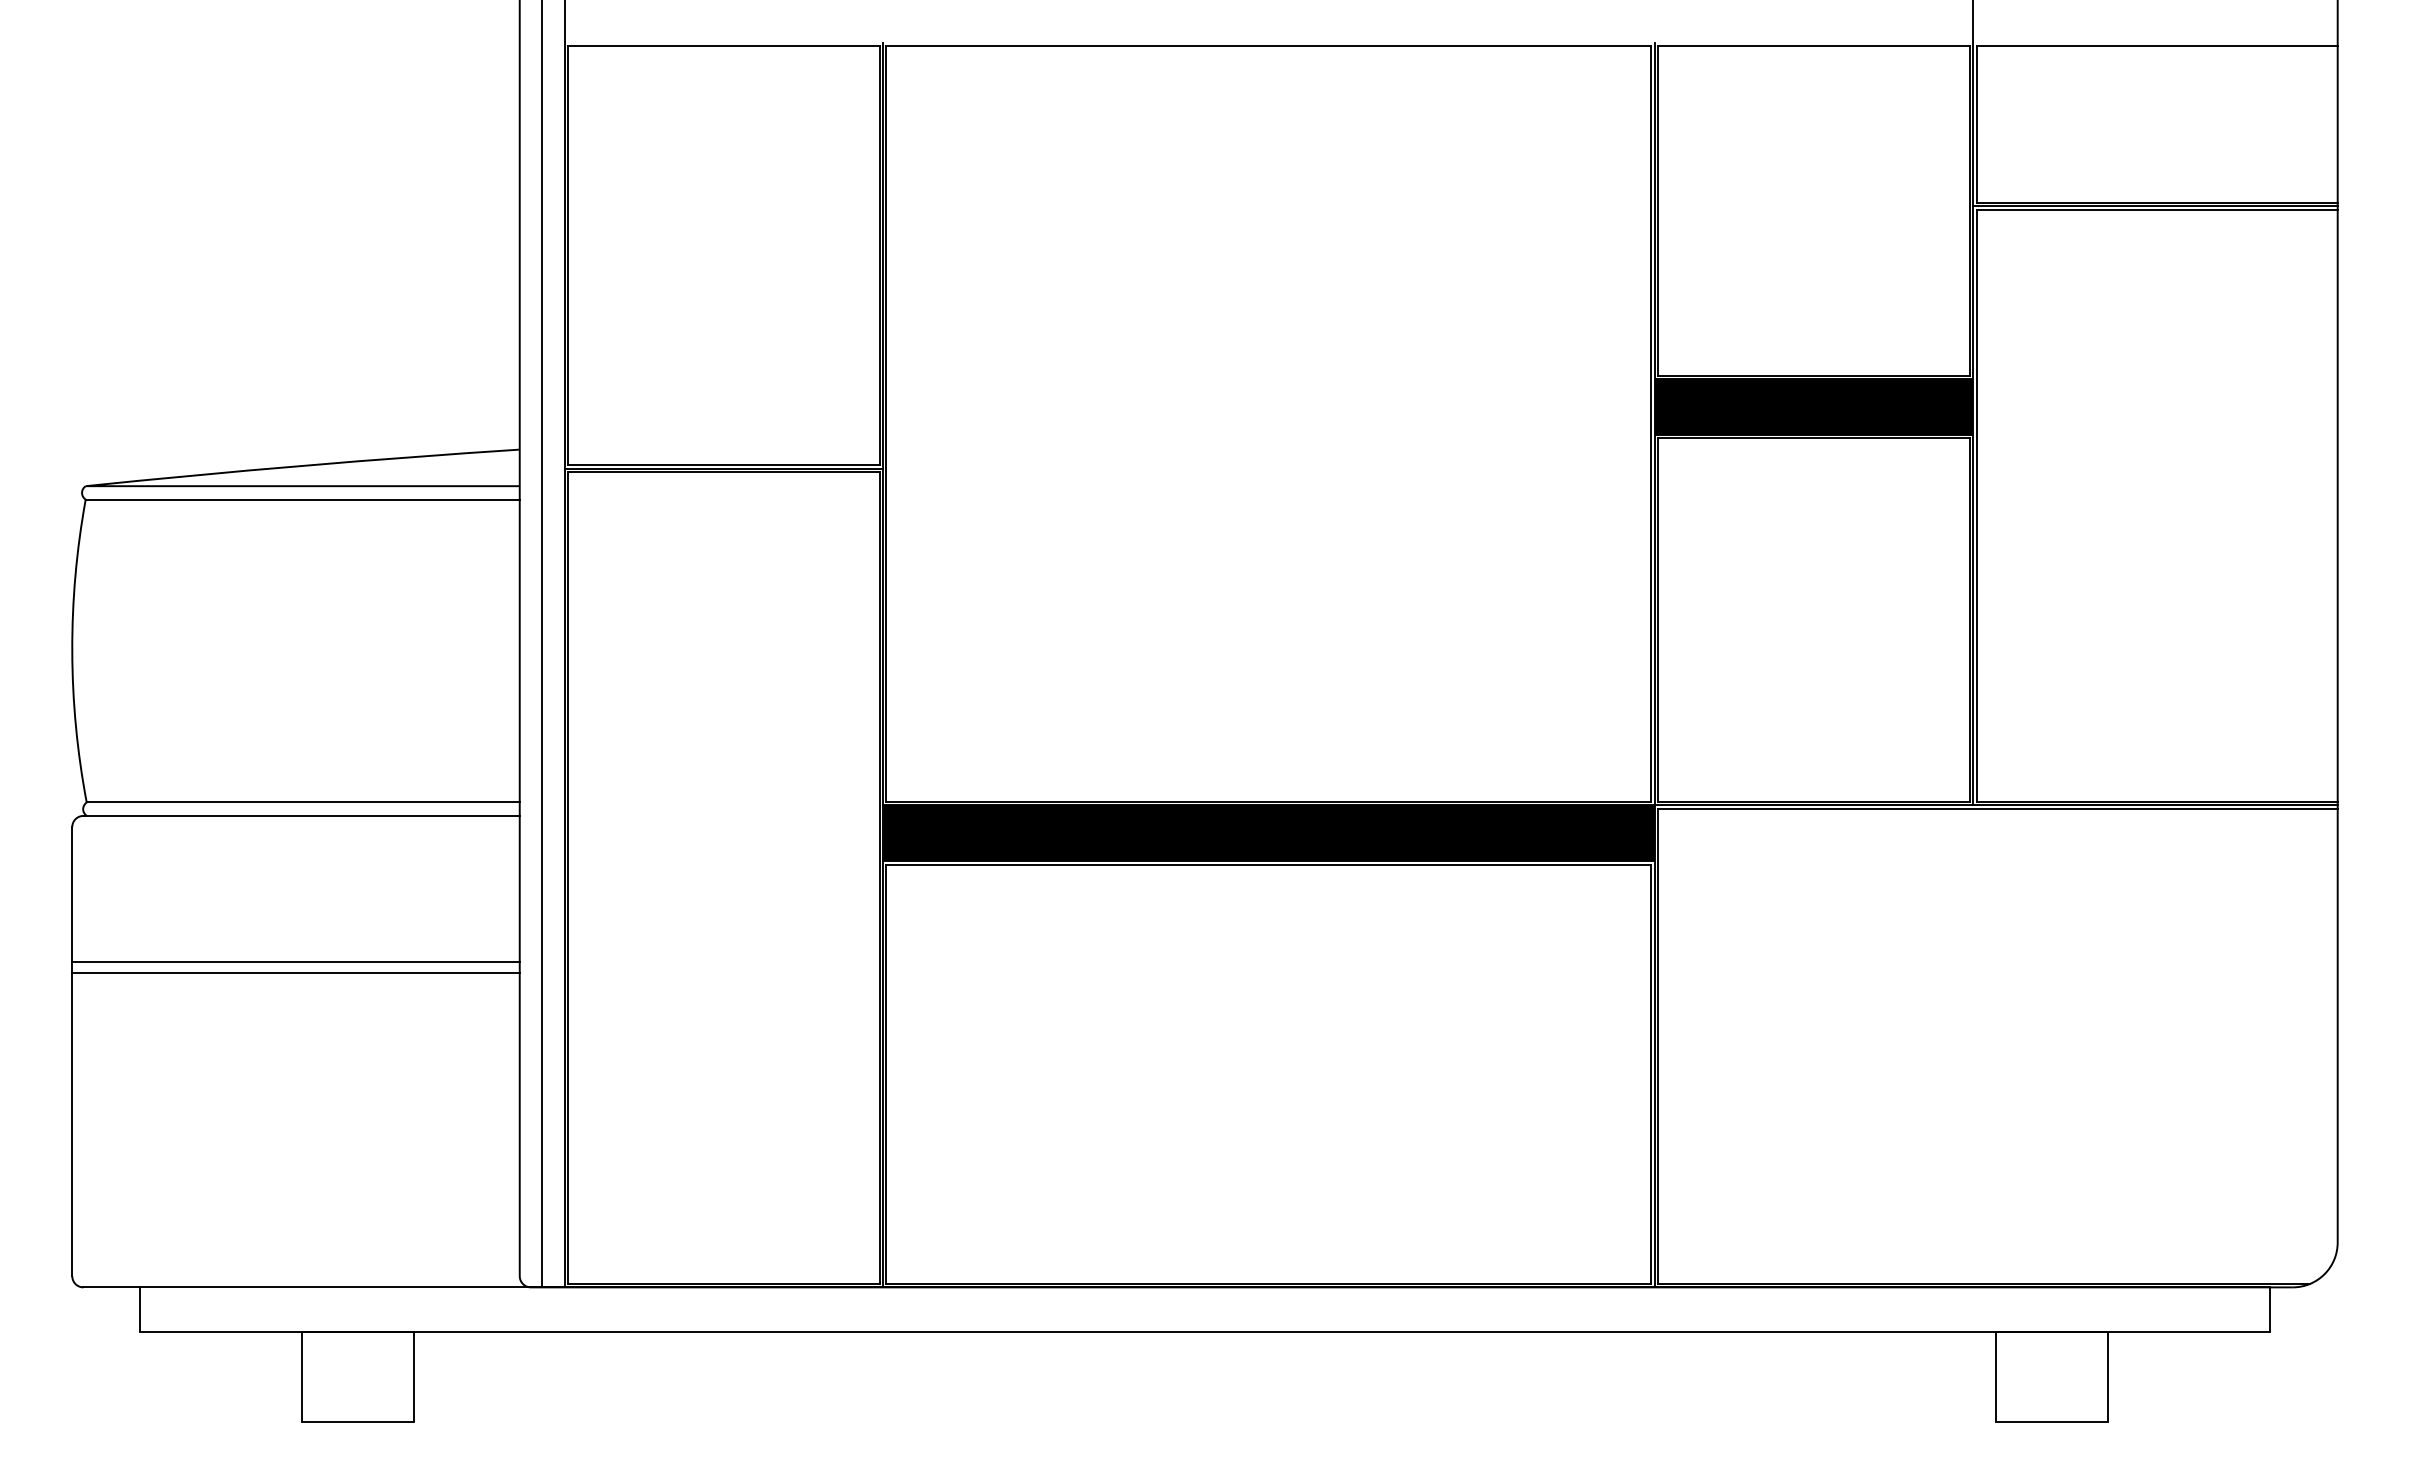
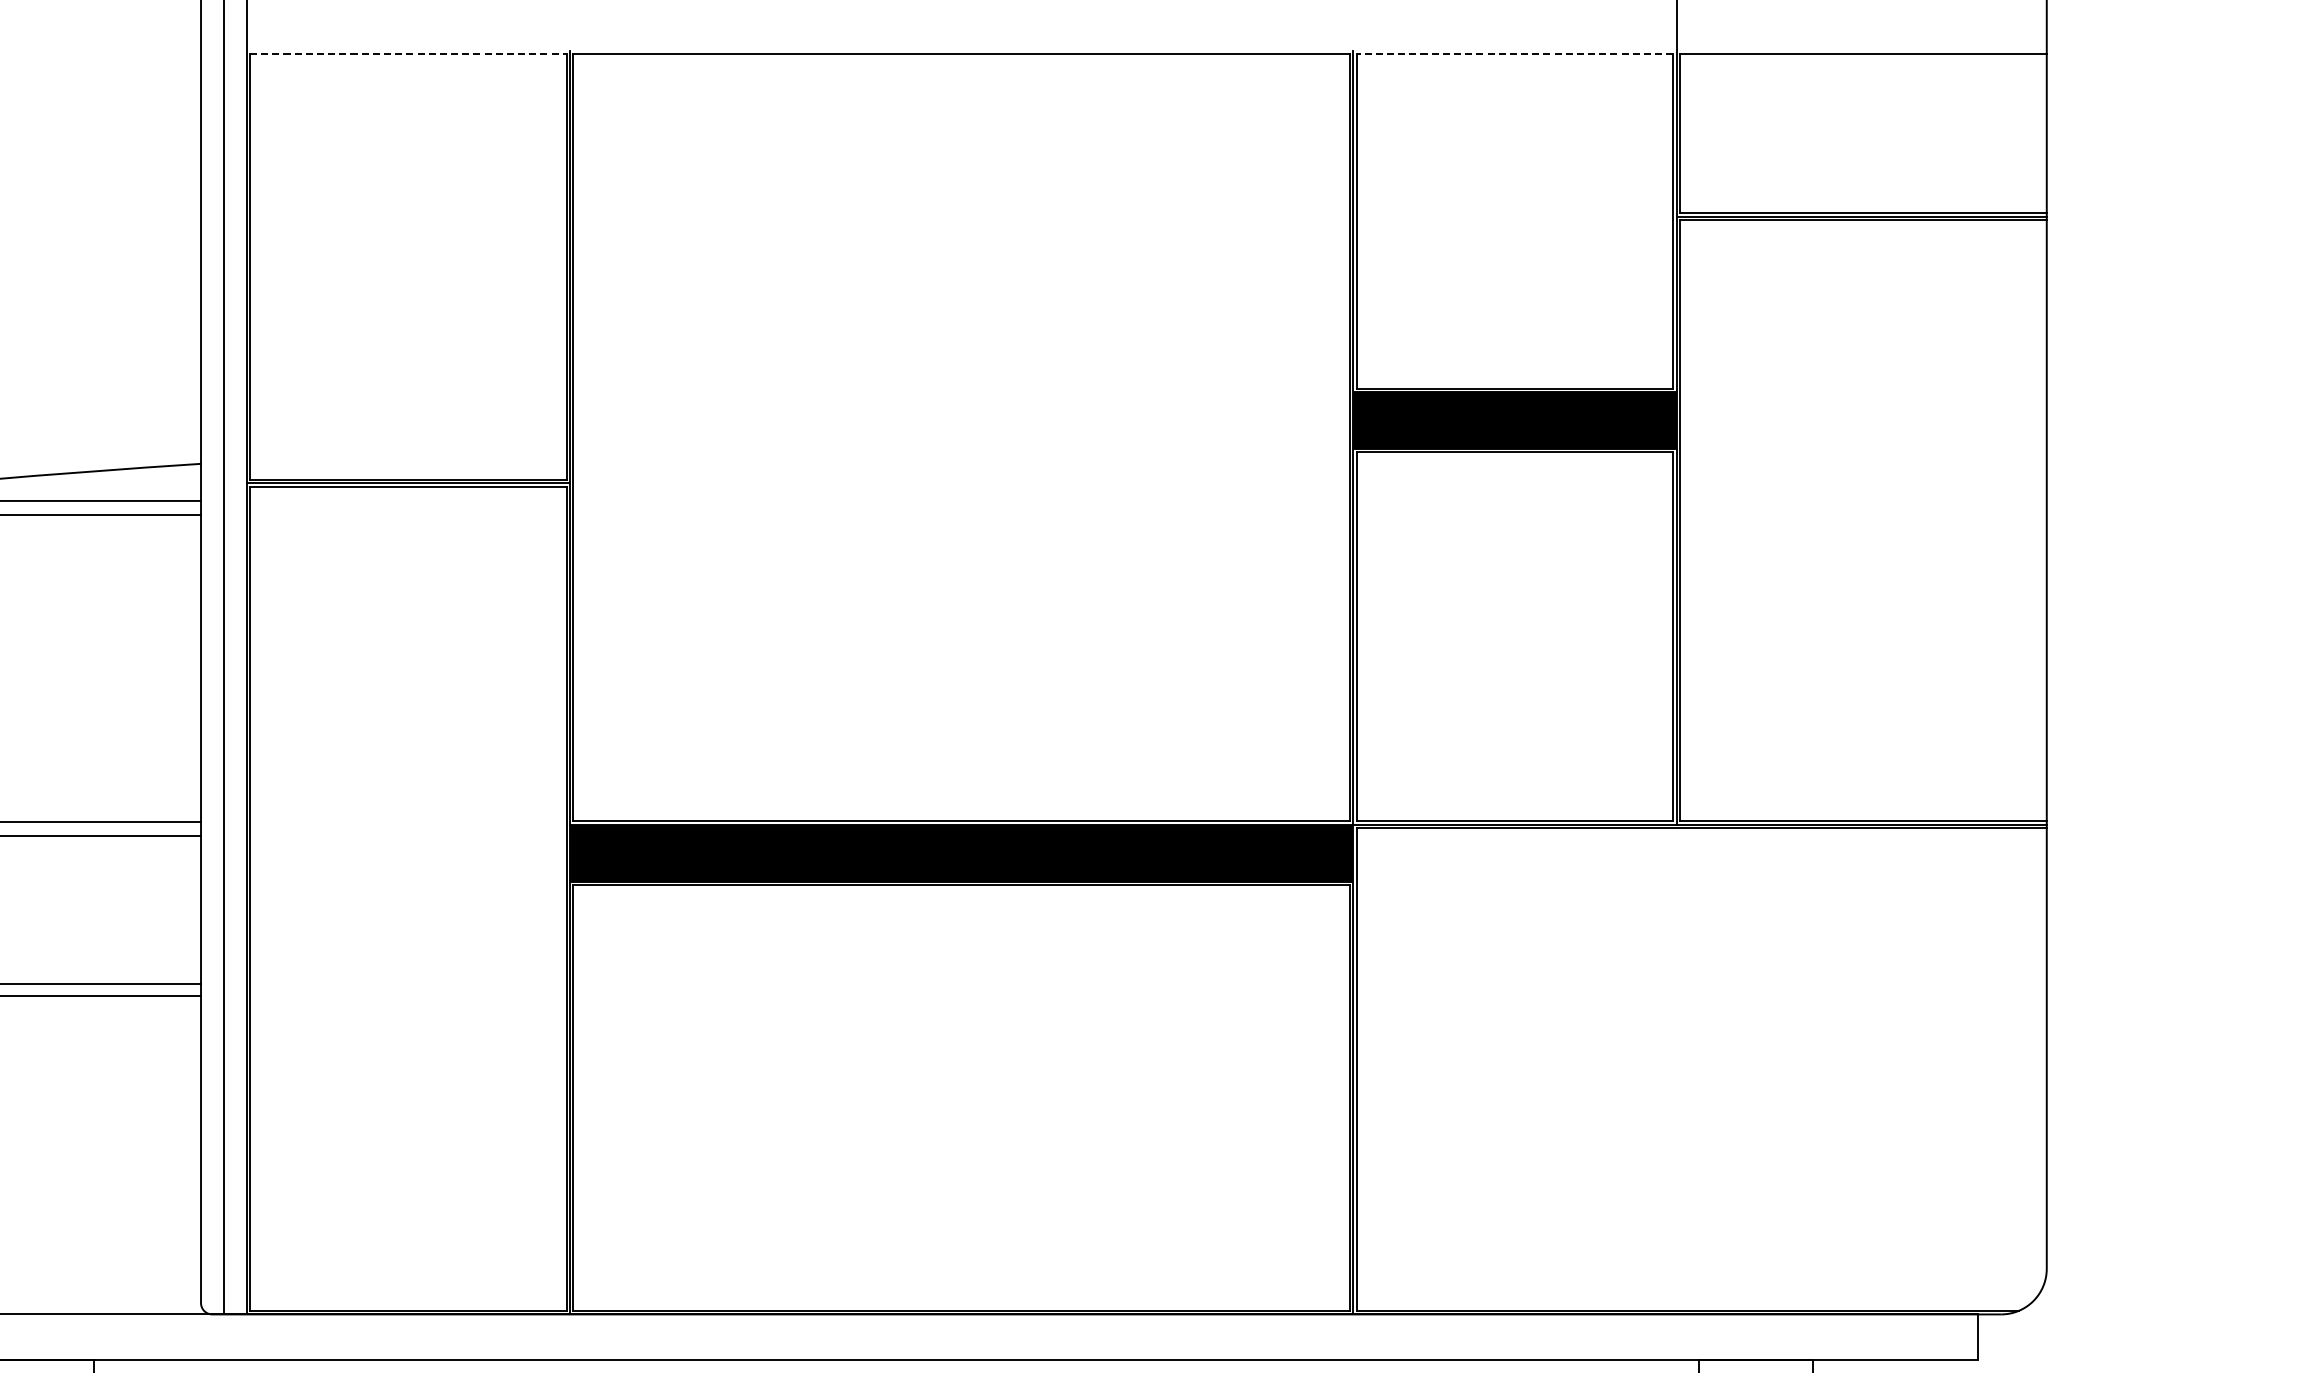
line: (723, 45) -> (407, 53), solid -> dashed
line: (1813, 45) -> (1514, 53), solid -> dashed

